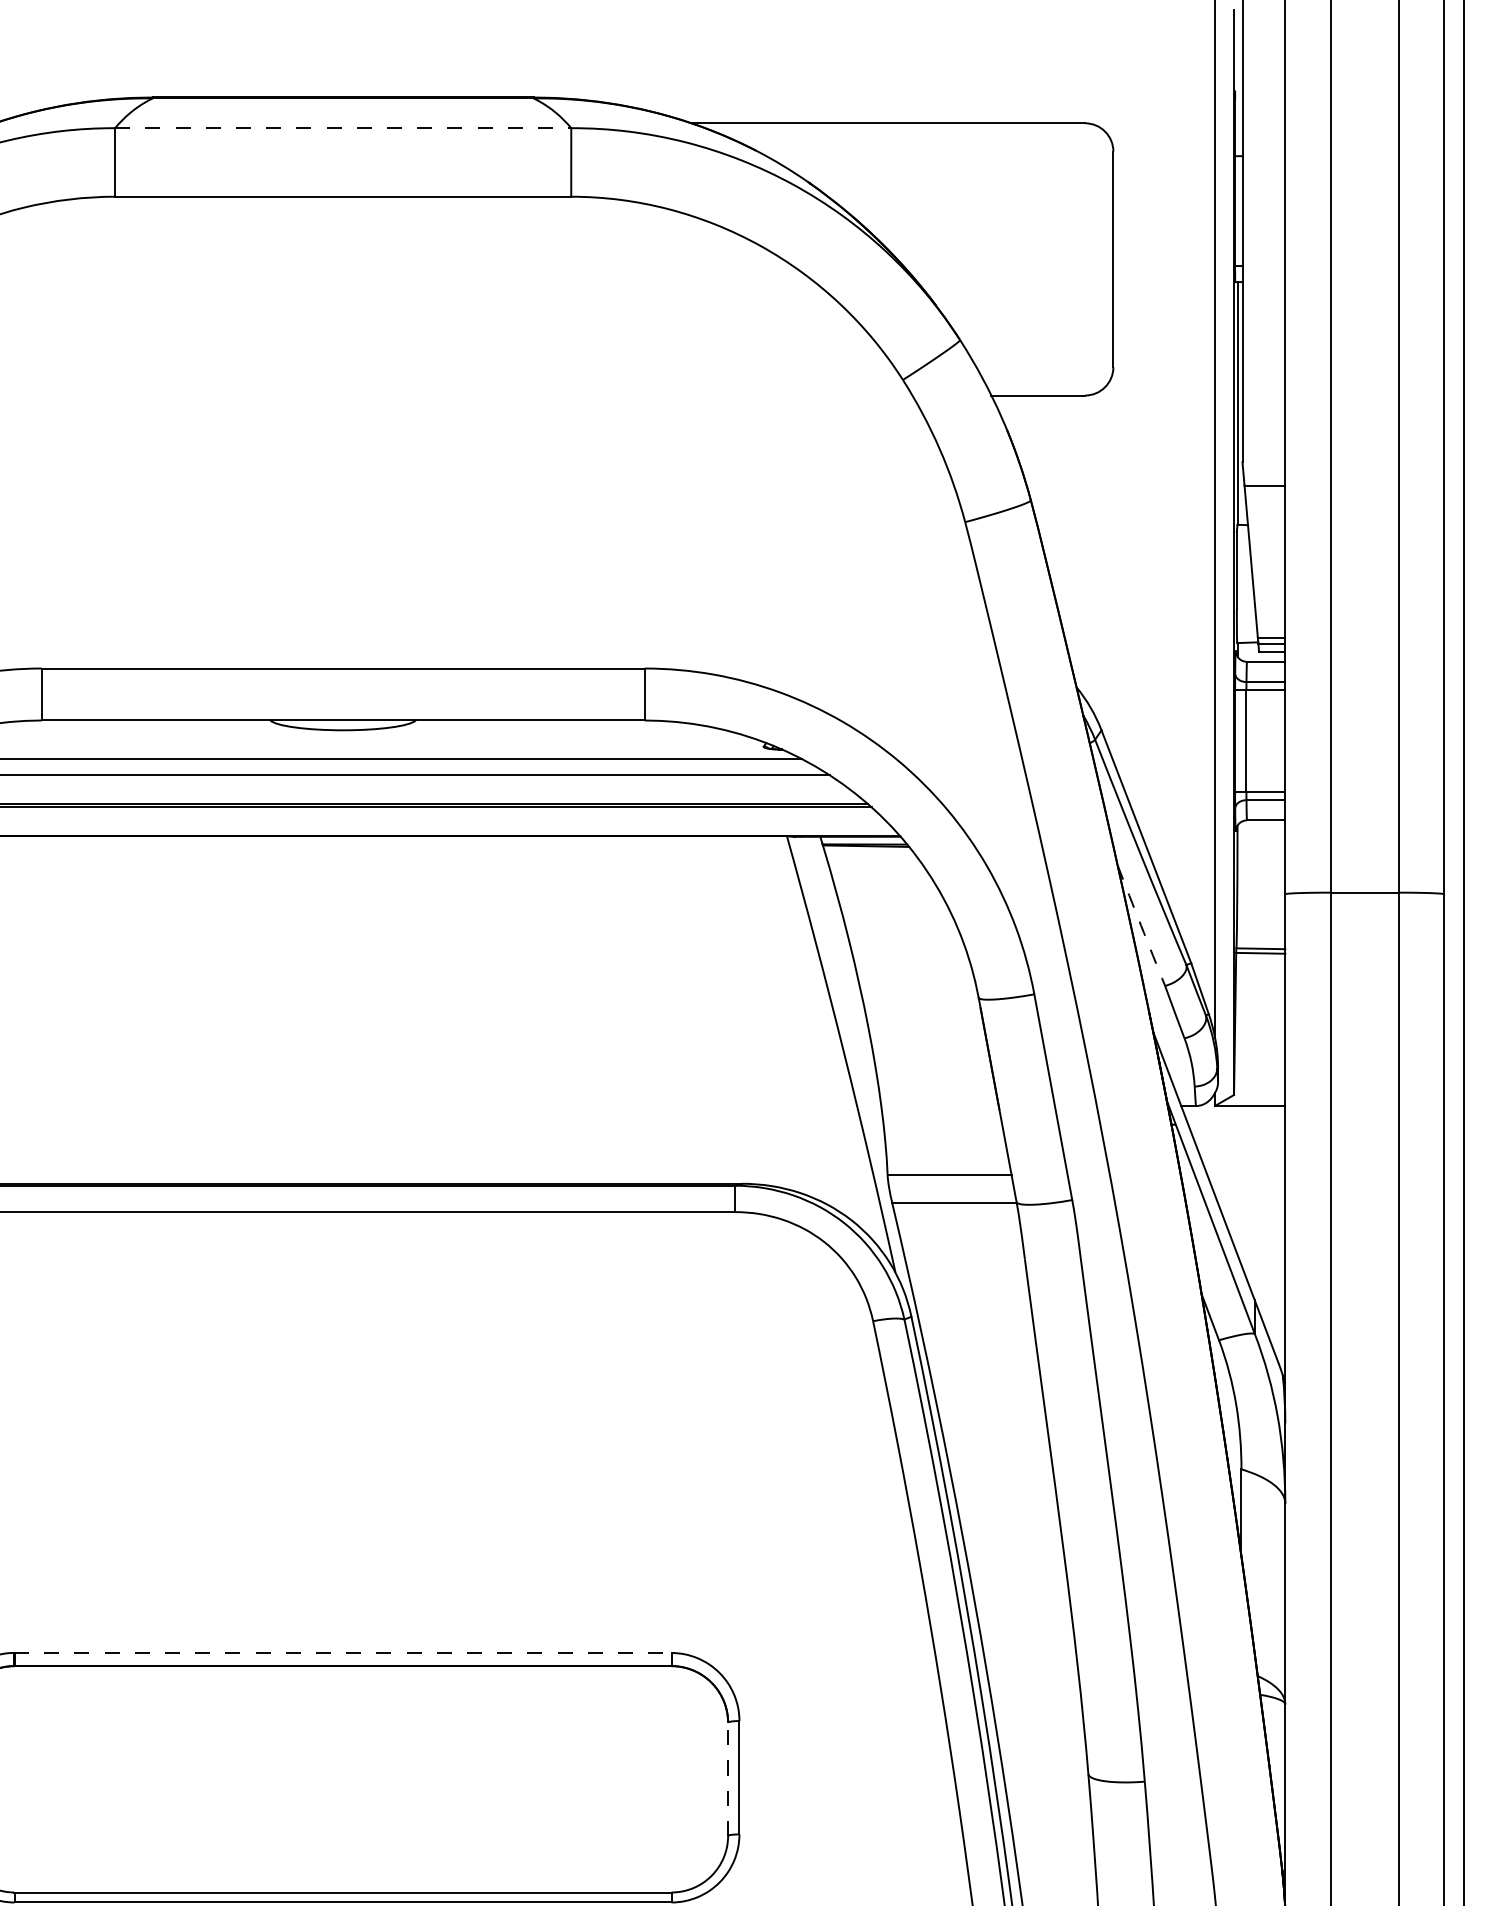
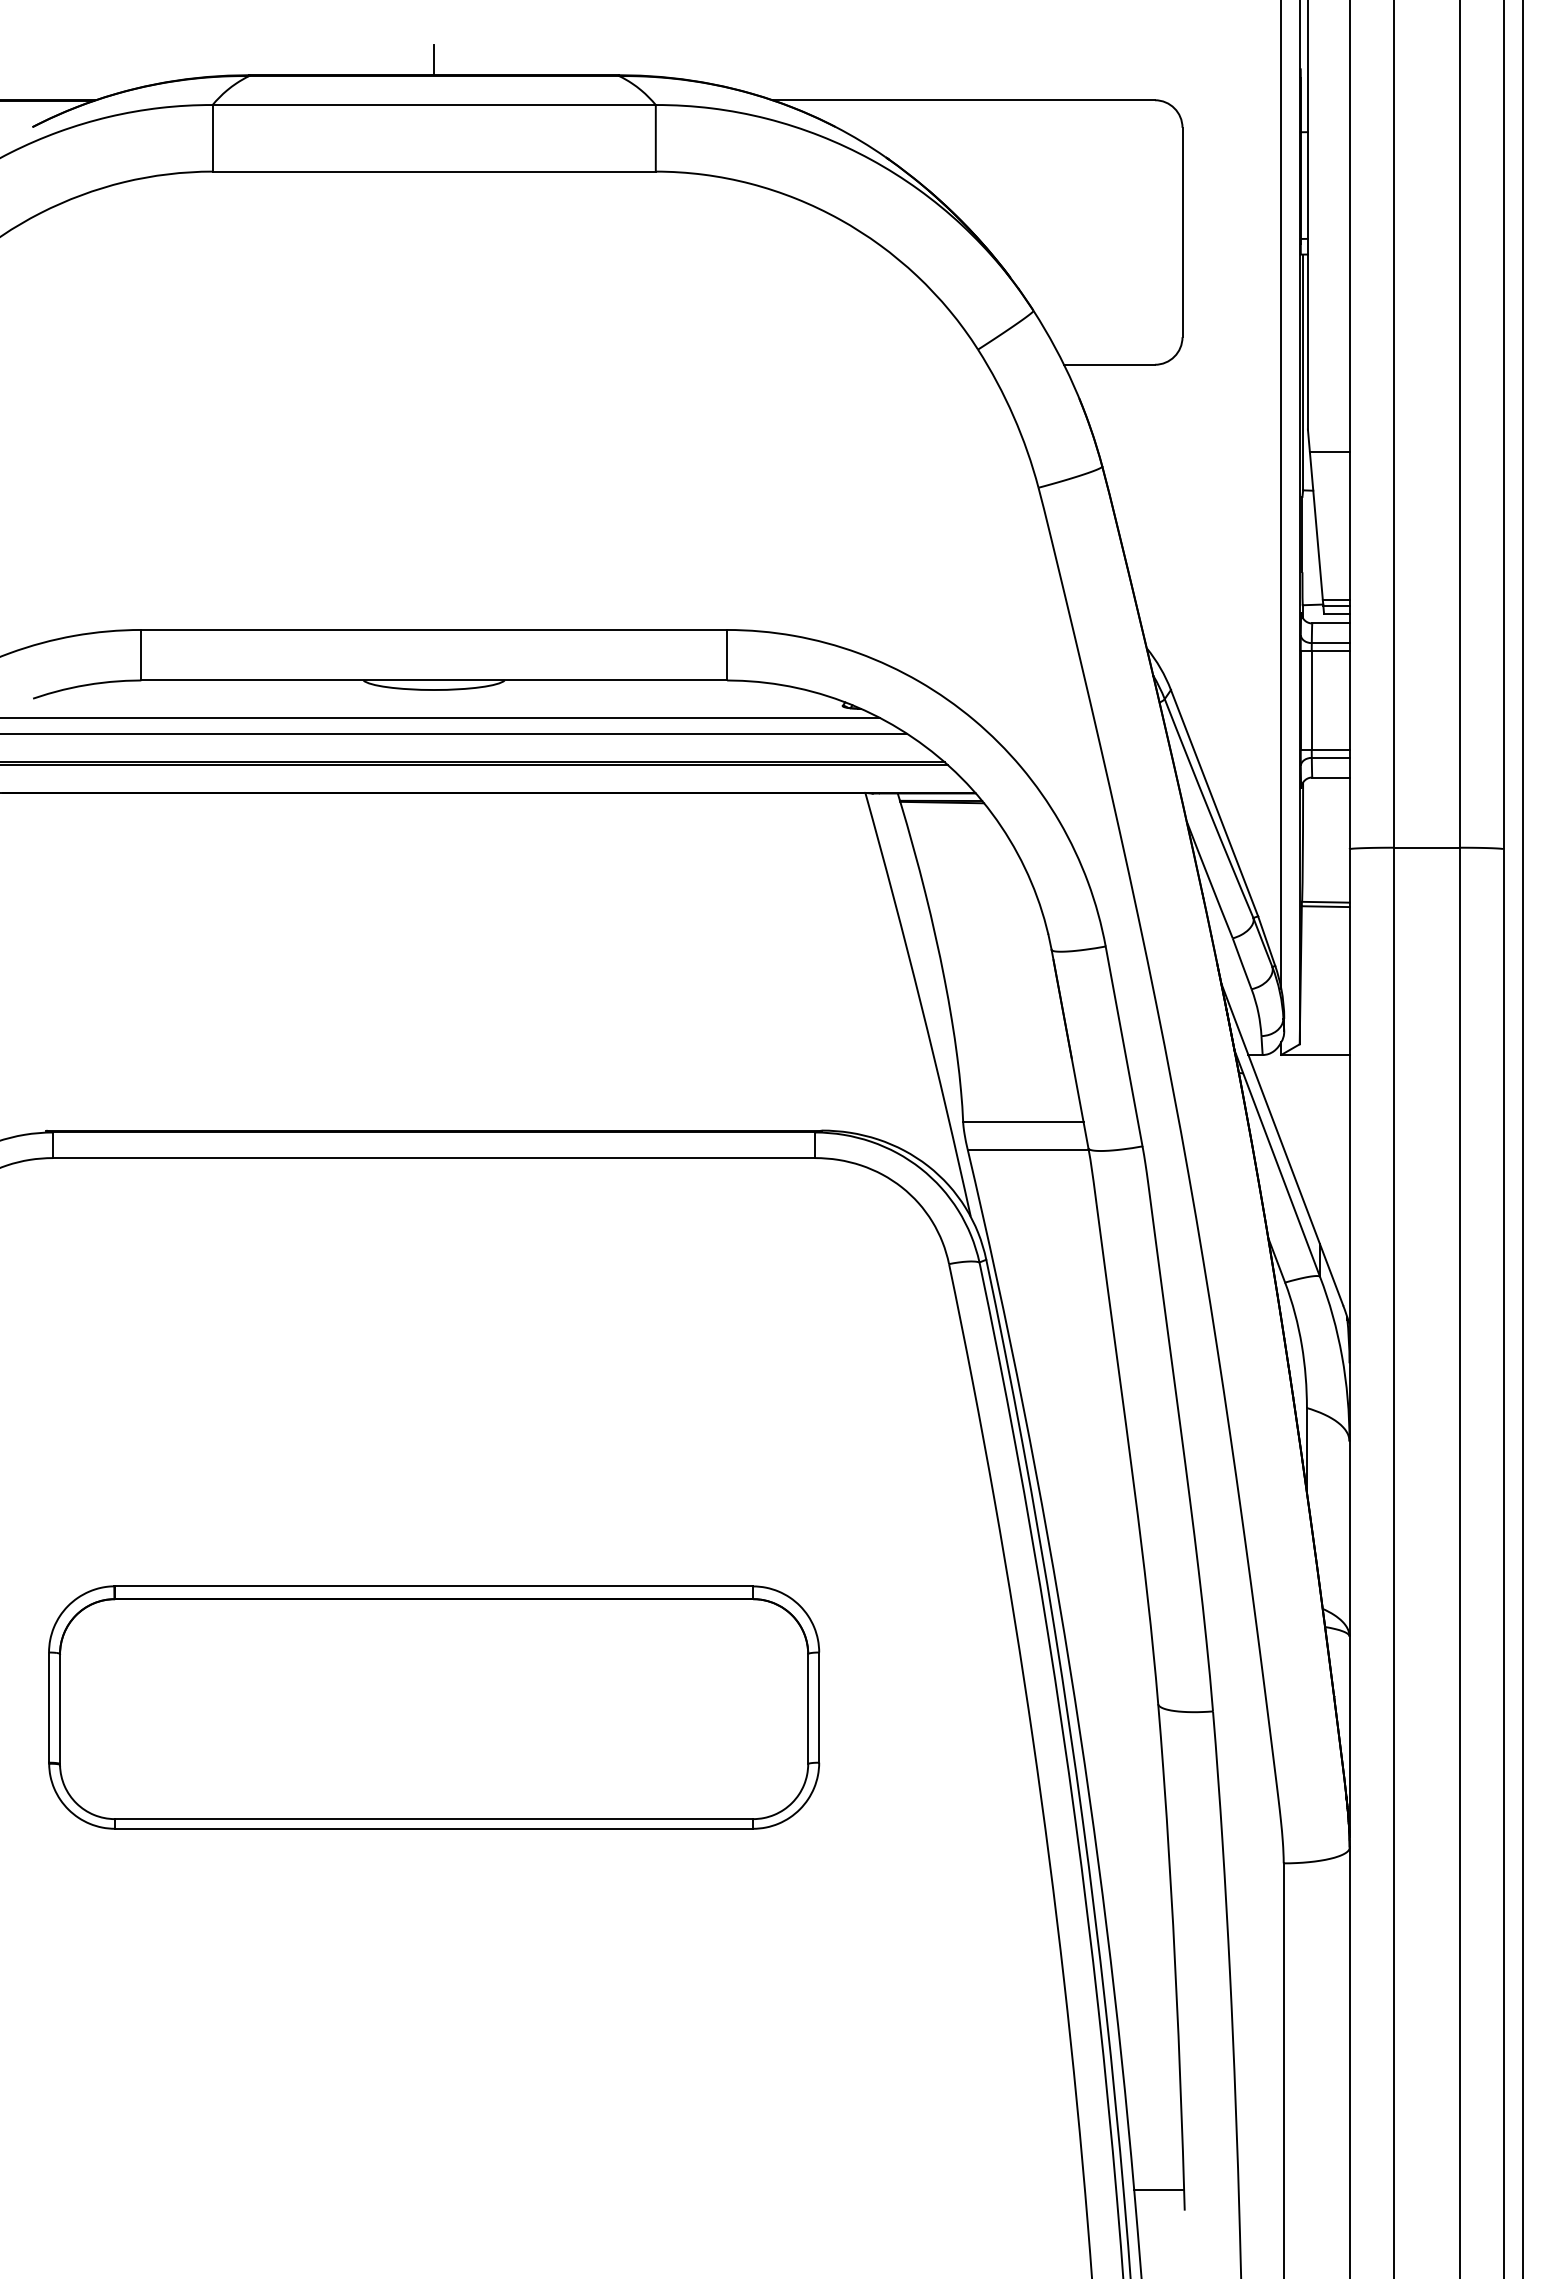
line: (343, 81) -> (434, 59), added
line: (343, 128) -> (434, 105), dashed -> solid
arc: (1141, 925) -> (1209, 879), dashed -> solid
line: (343, 1653) -> (434, 1586), dashed -> solid
line: (728, 1778) -> (808, 1708), dashed -> solid

